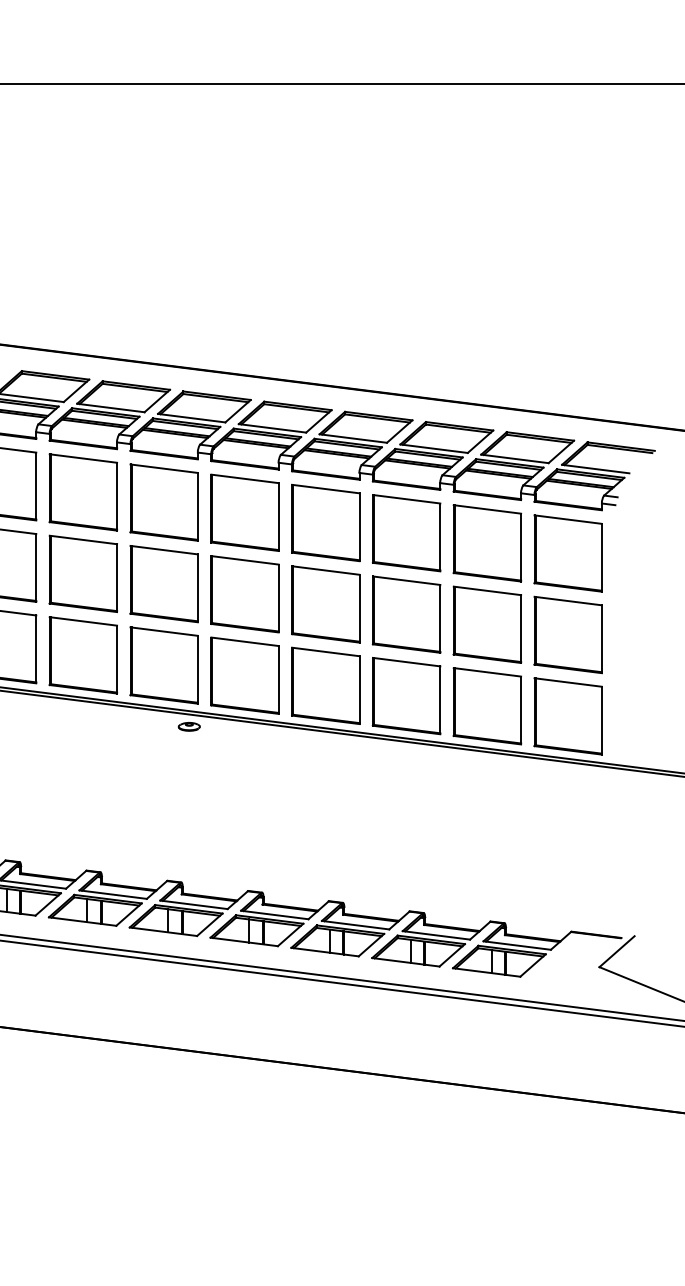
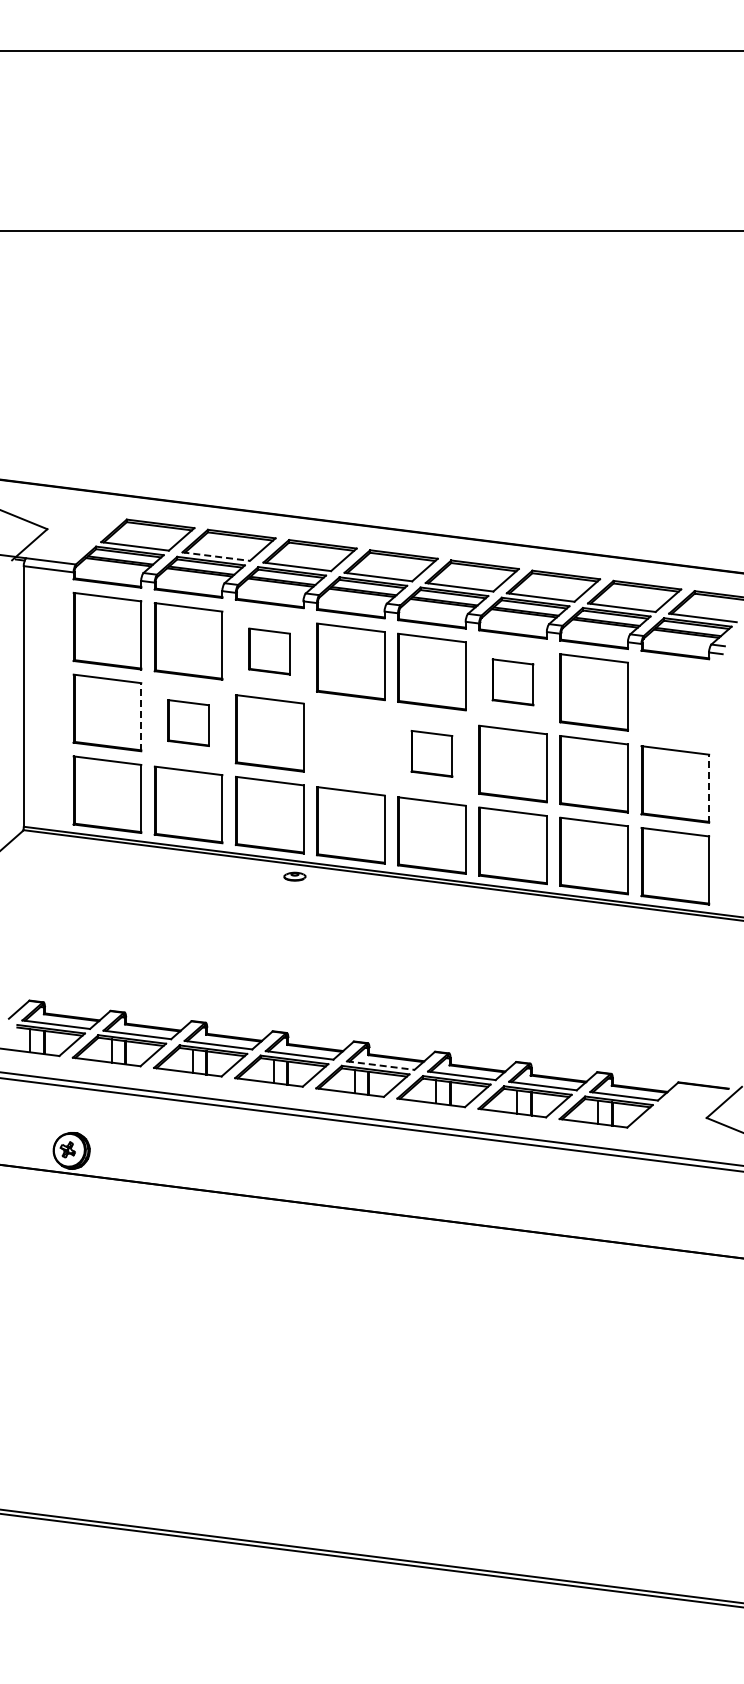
line: (111, 407) -> (216, 556), solid -> dashed
part: (163, 502) -> (269, 651), size x0.6
part: (406, 533) -> (512, 682), size x0.6
part: (568, 553) -> (675, 702), removed
line: (36, 567) -> (141, 716), solid -> dashed
part: (83, 573) -> (188, 722), size x0.6
part: (244, 594) -> (350, 743), removed
part: (325, 604) -> (431, 753), size x0.6
line: (602, 638) -> (709, 788), solid -> dashed
line: (275, 914) -> (381, 1065), solid -> dashed

